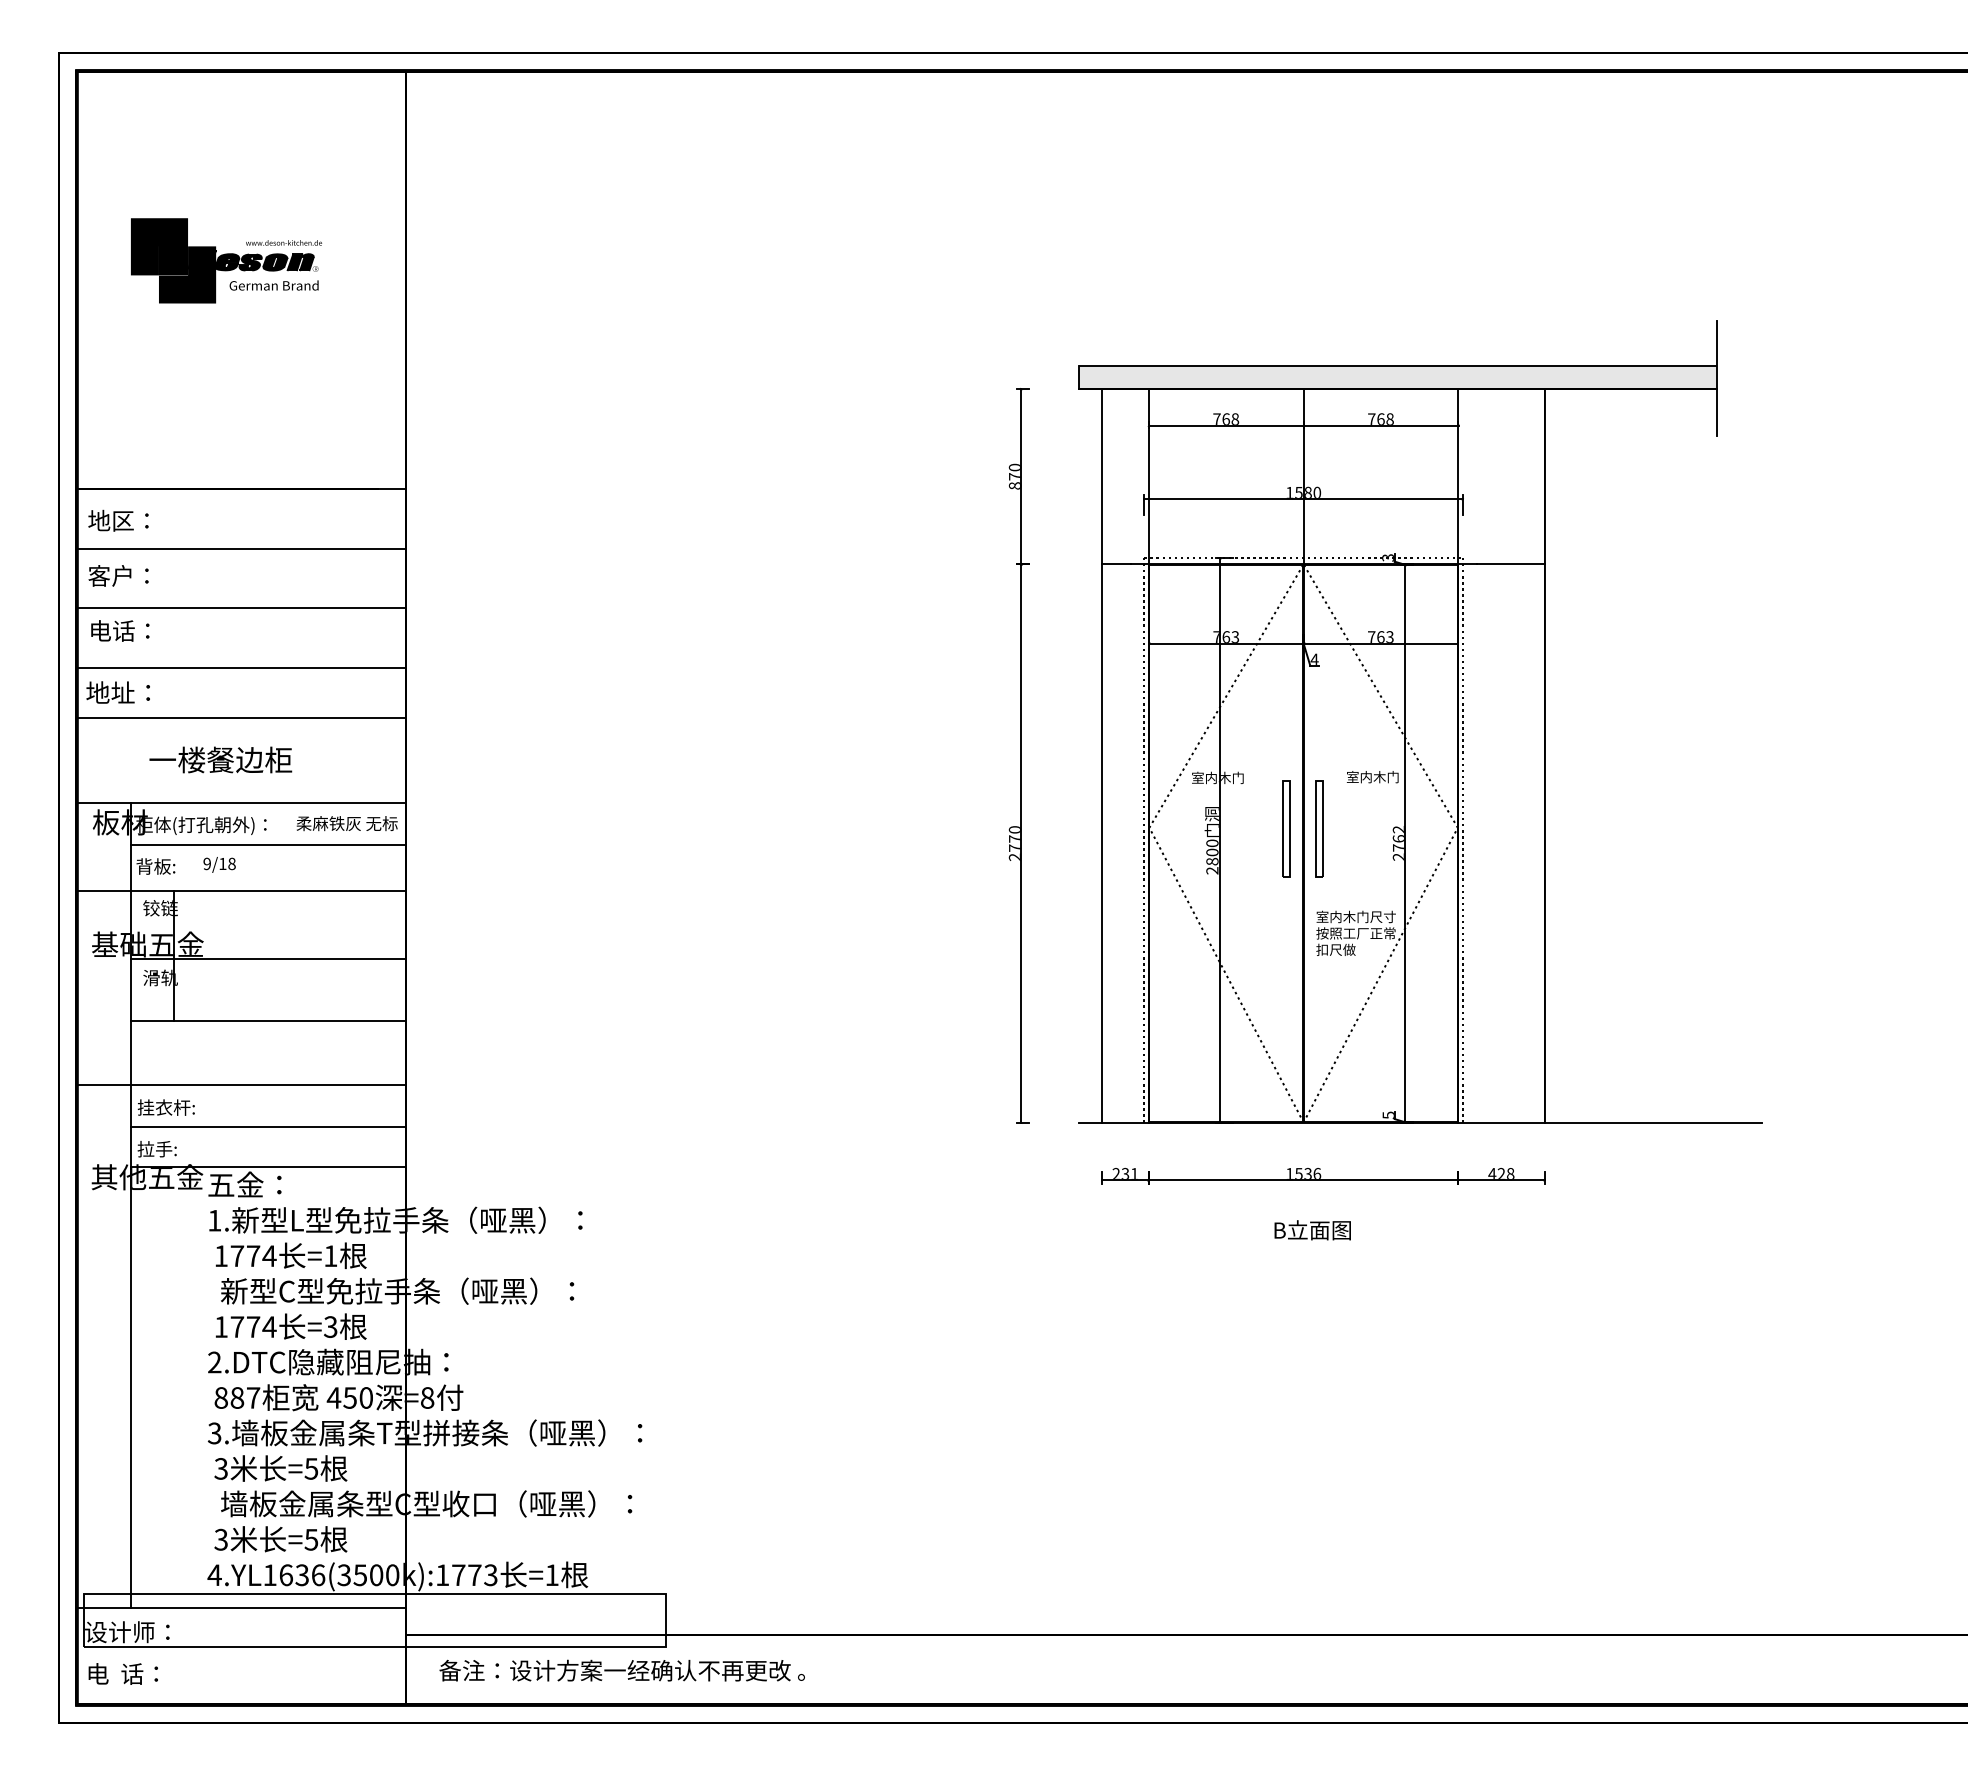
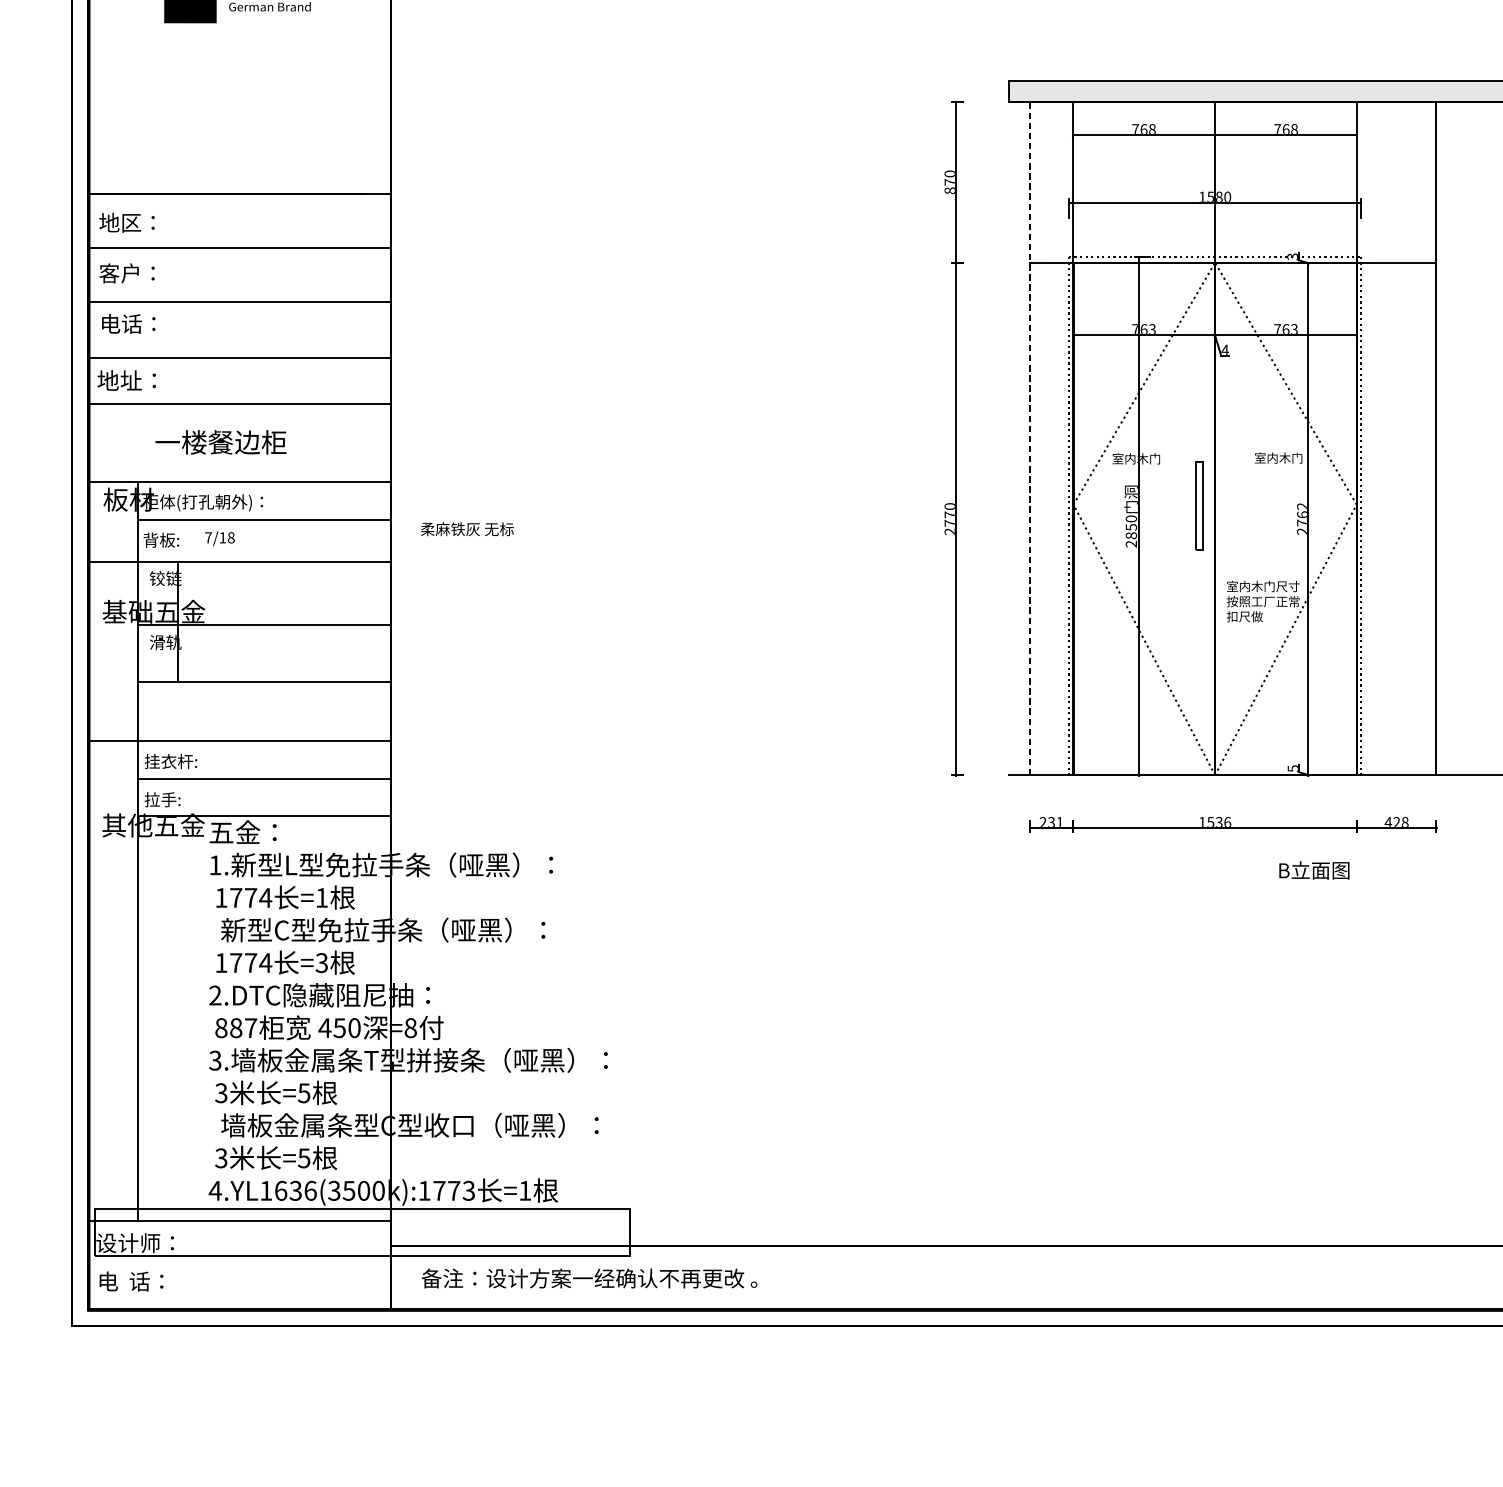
line: (1102, 755) -> (1030, 438), solid -> dashed
text: (346, 823) -> (466, 529), moved
part: (1319, 828) -> (1229, 505), removed
text: (1212, 852) -> (1131, 527), 2800 -> 2850
text: (207, 863) -> (208, 537), 9/18 -> 7/18
text: (1312, 1230) -> (1314, 870), moved

